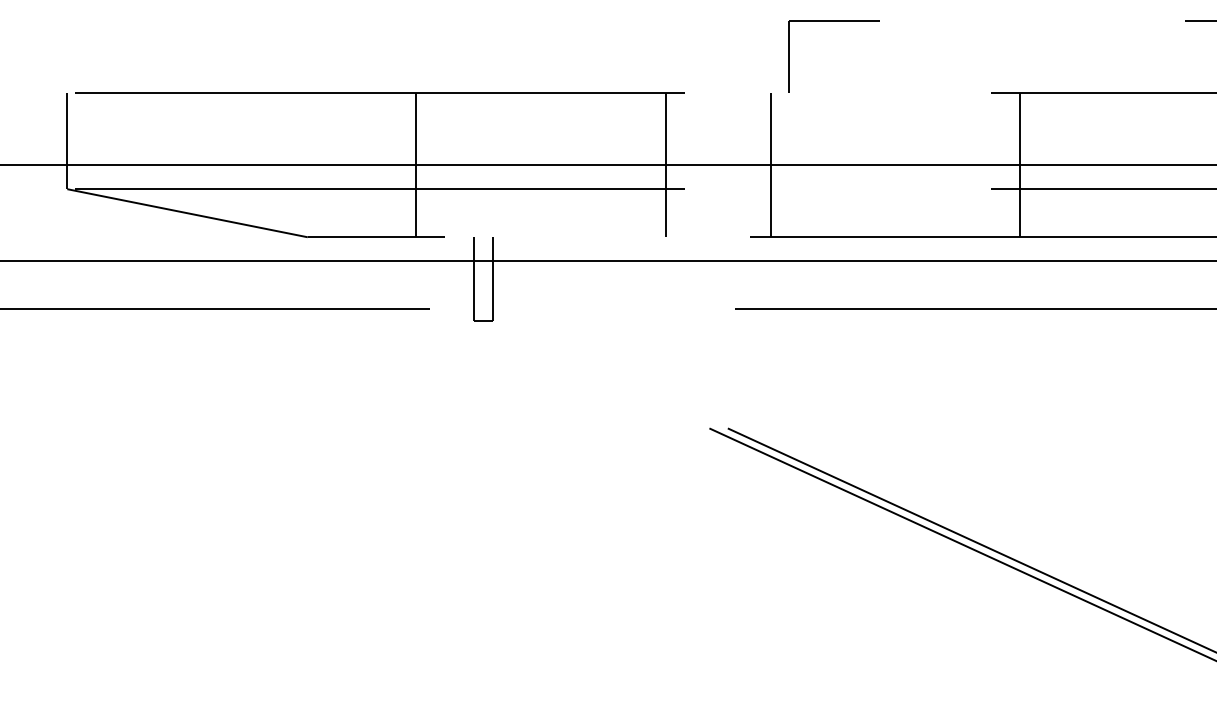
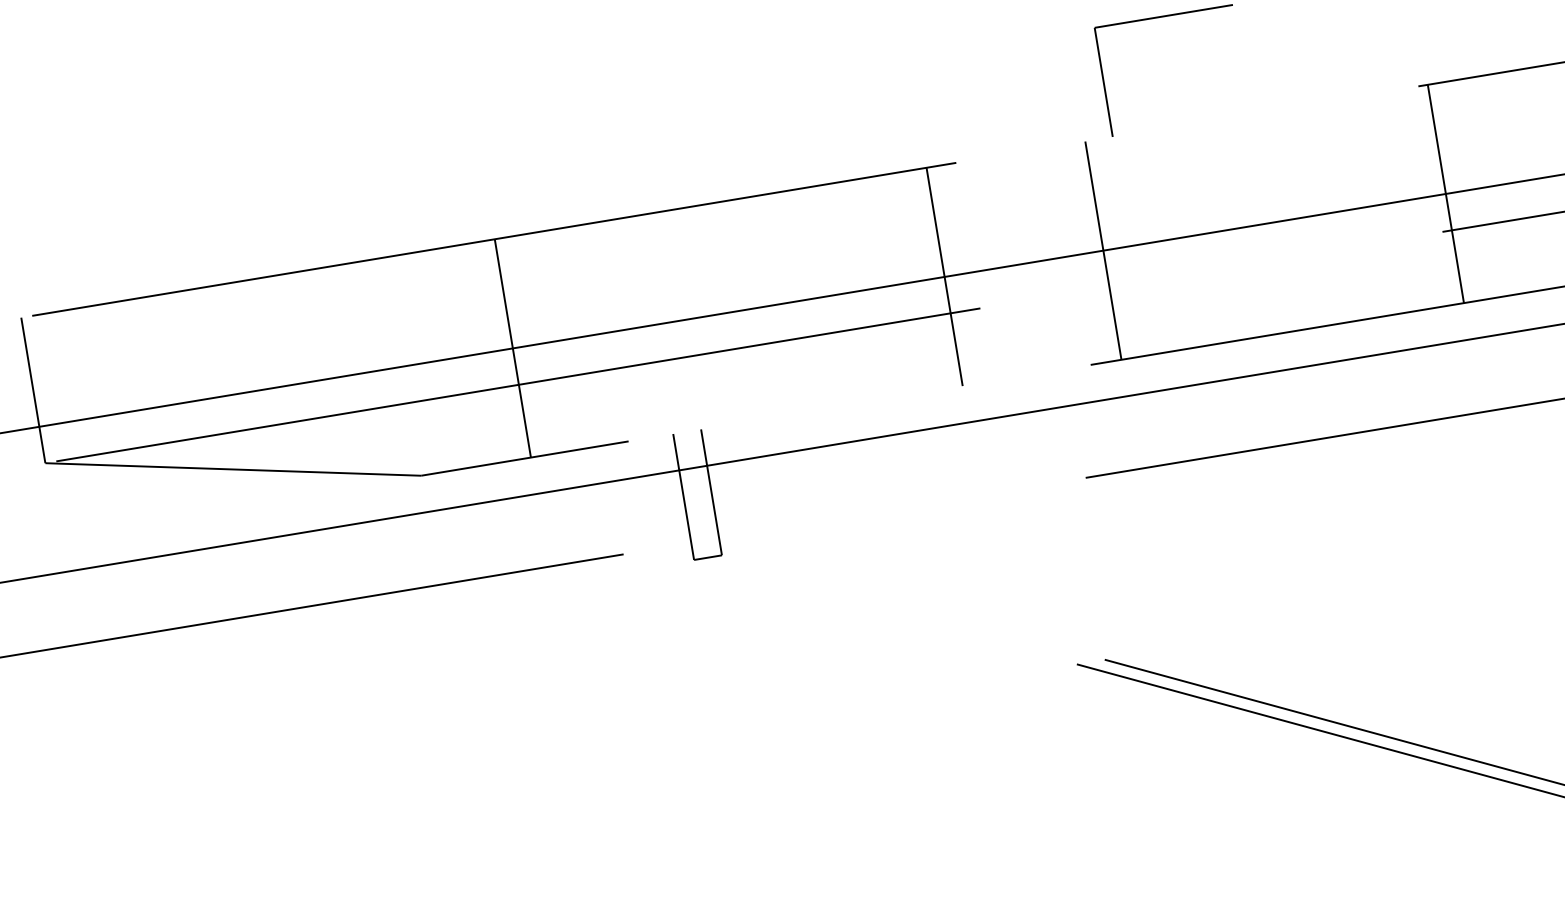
line: (416, 165) -> (513, 348), moved
line: (1019, 165) -> (1445, 194), moved

